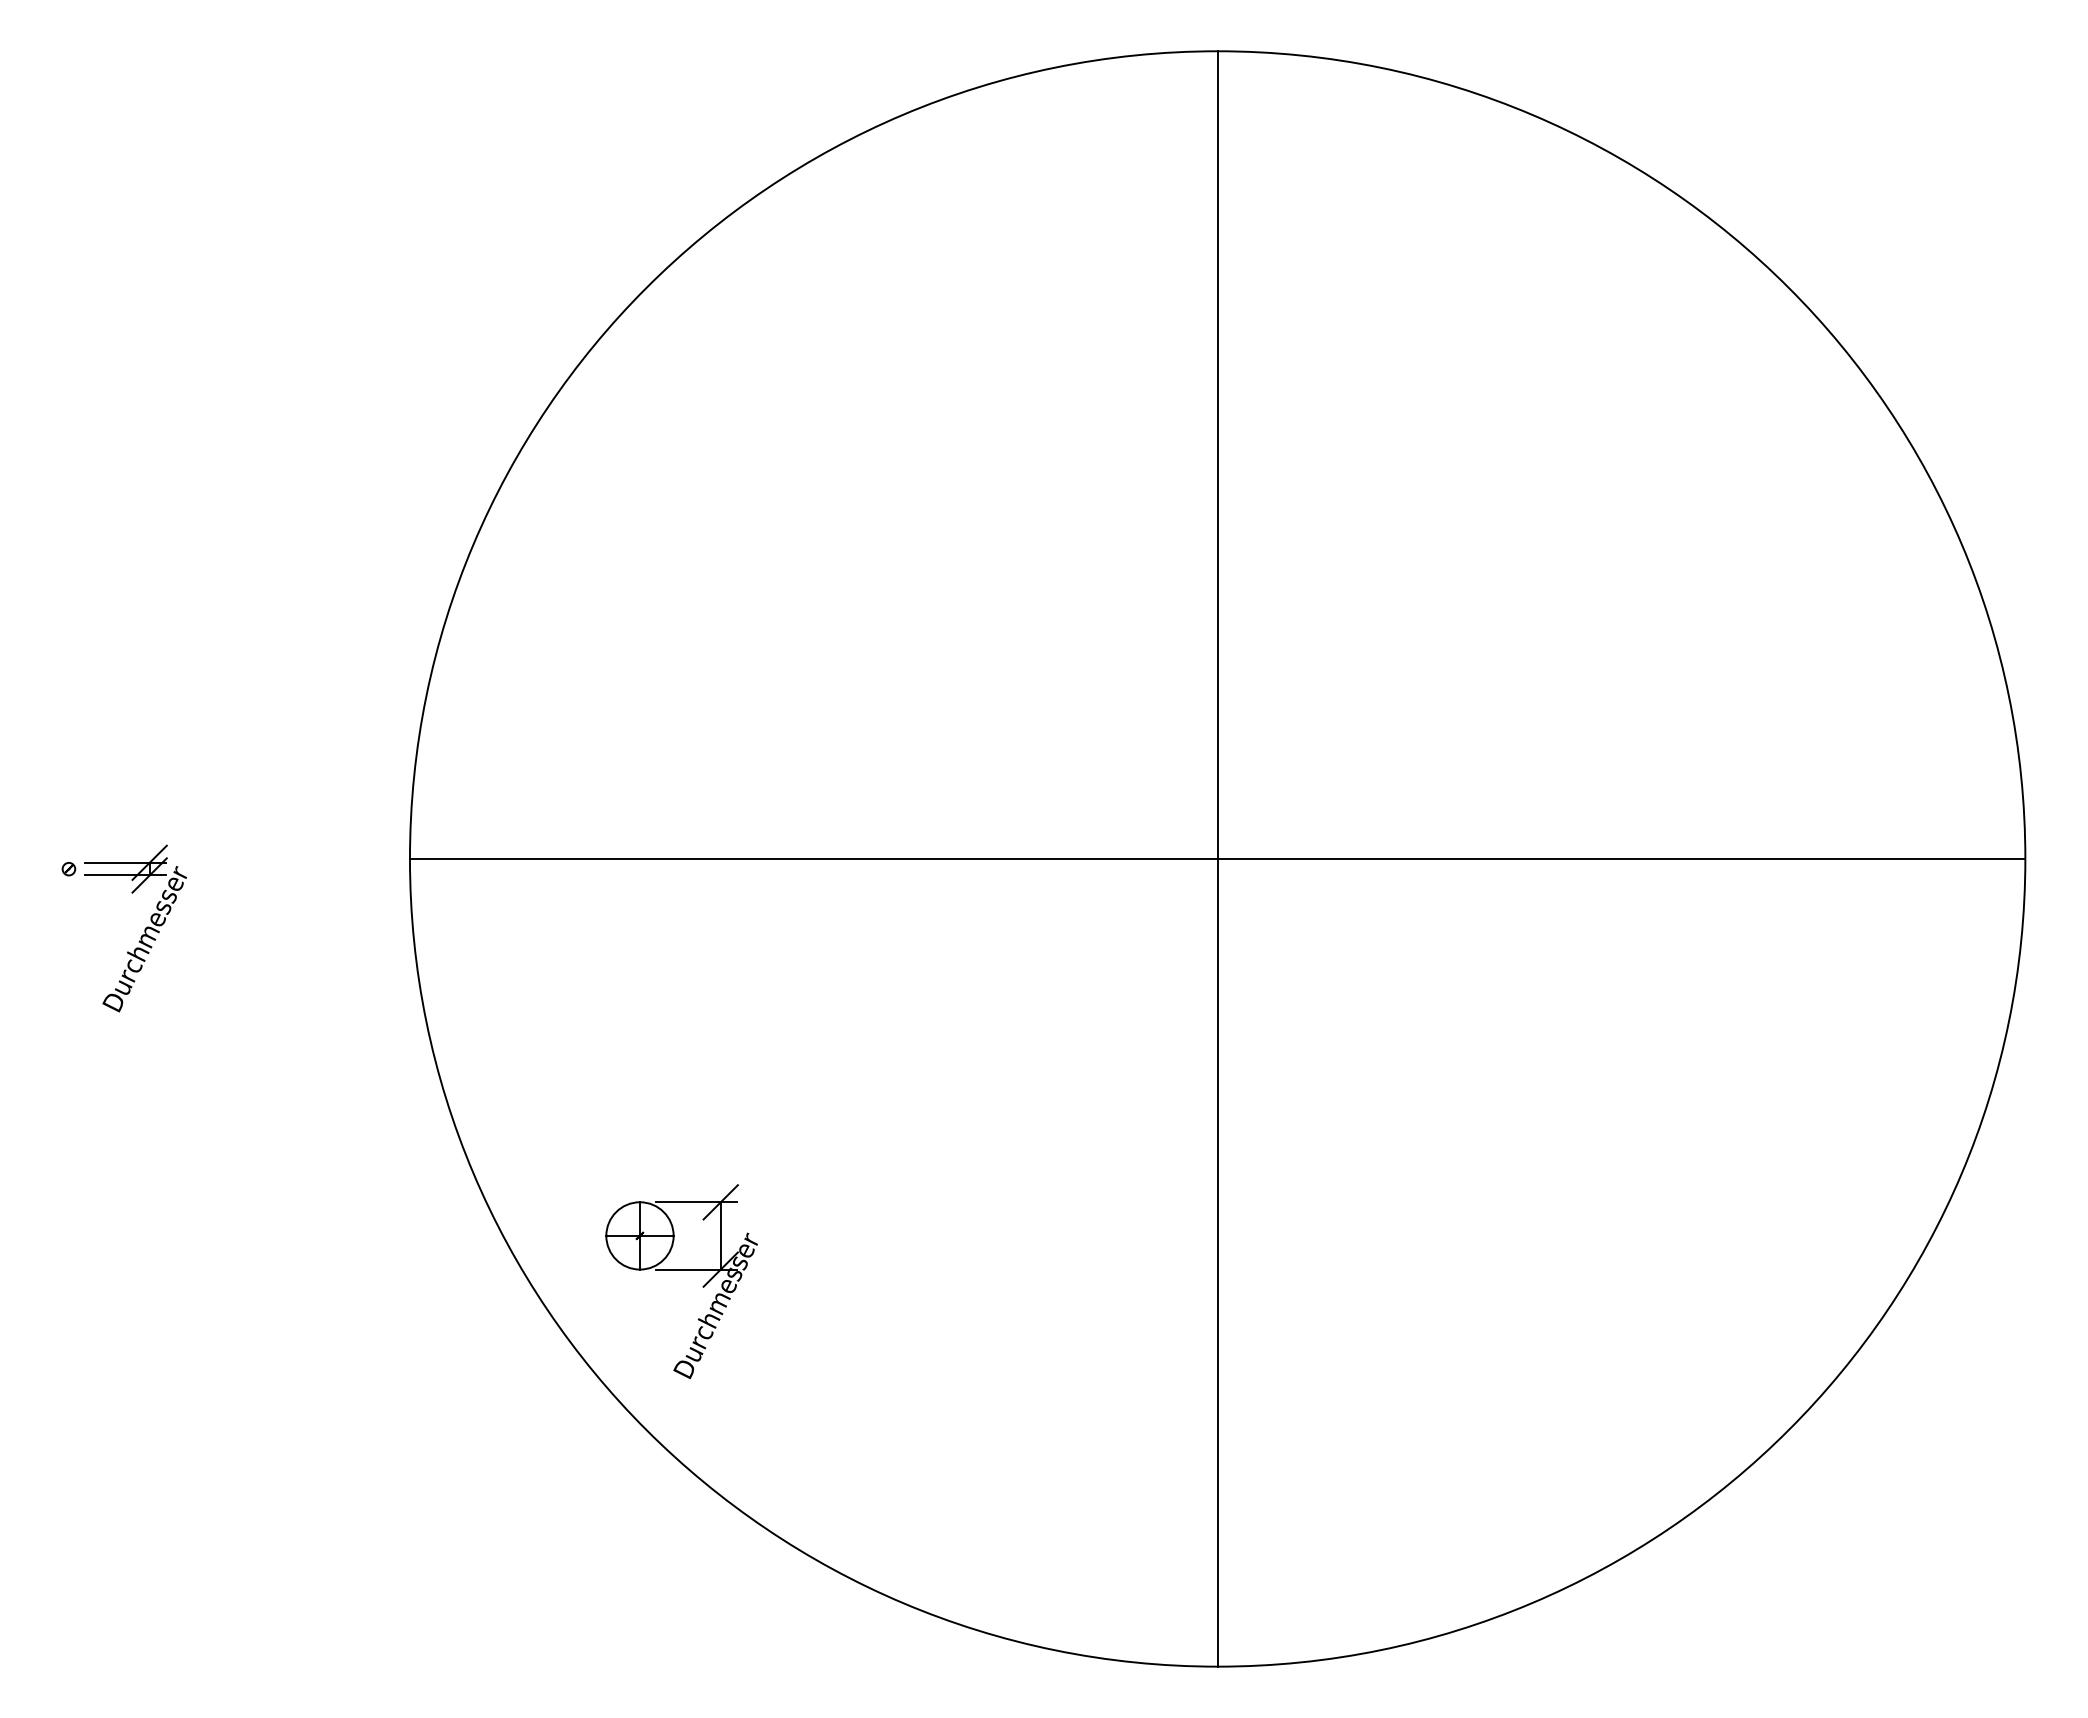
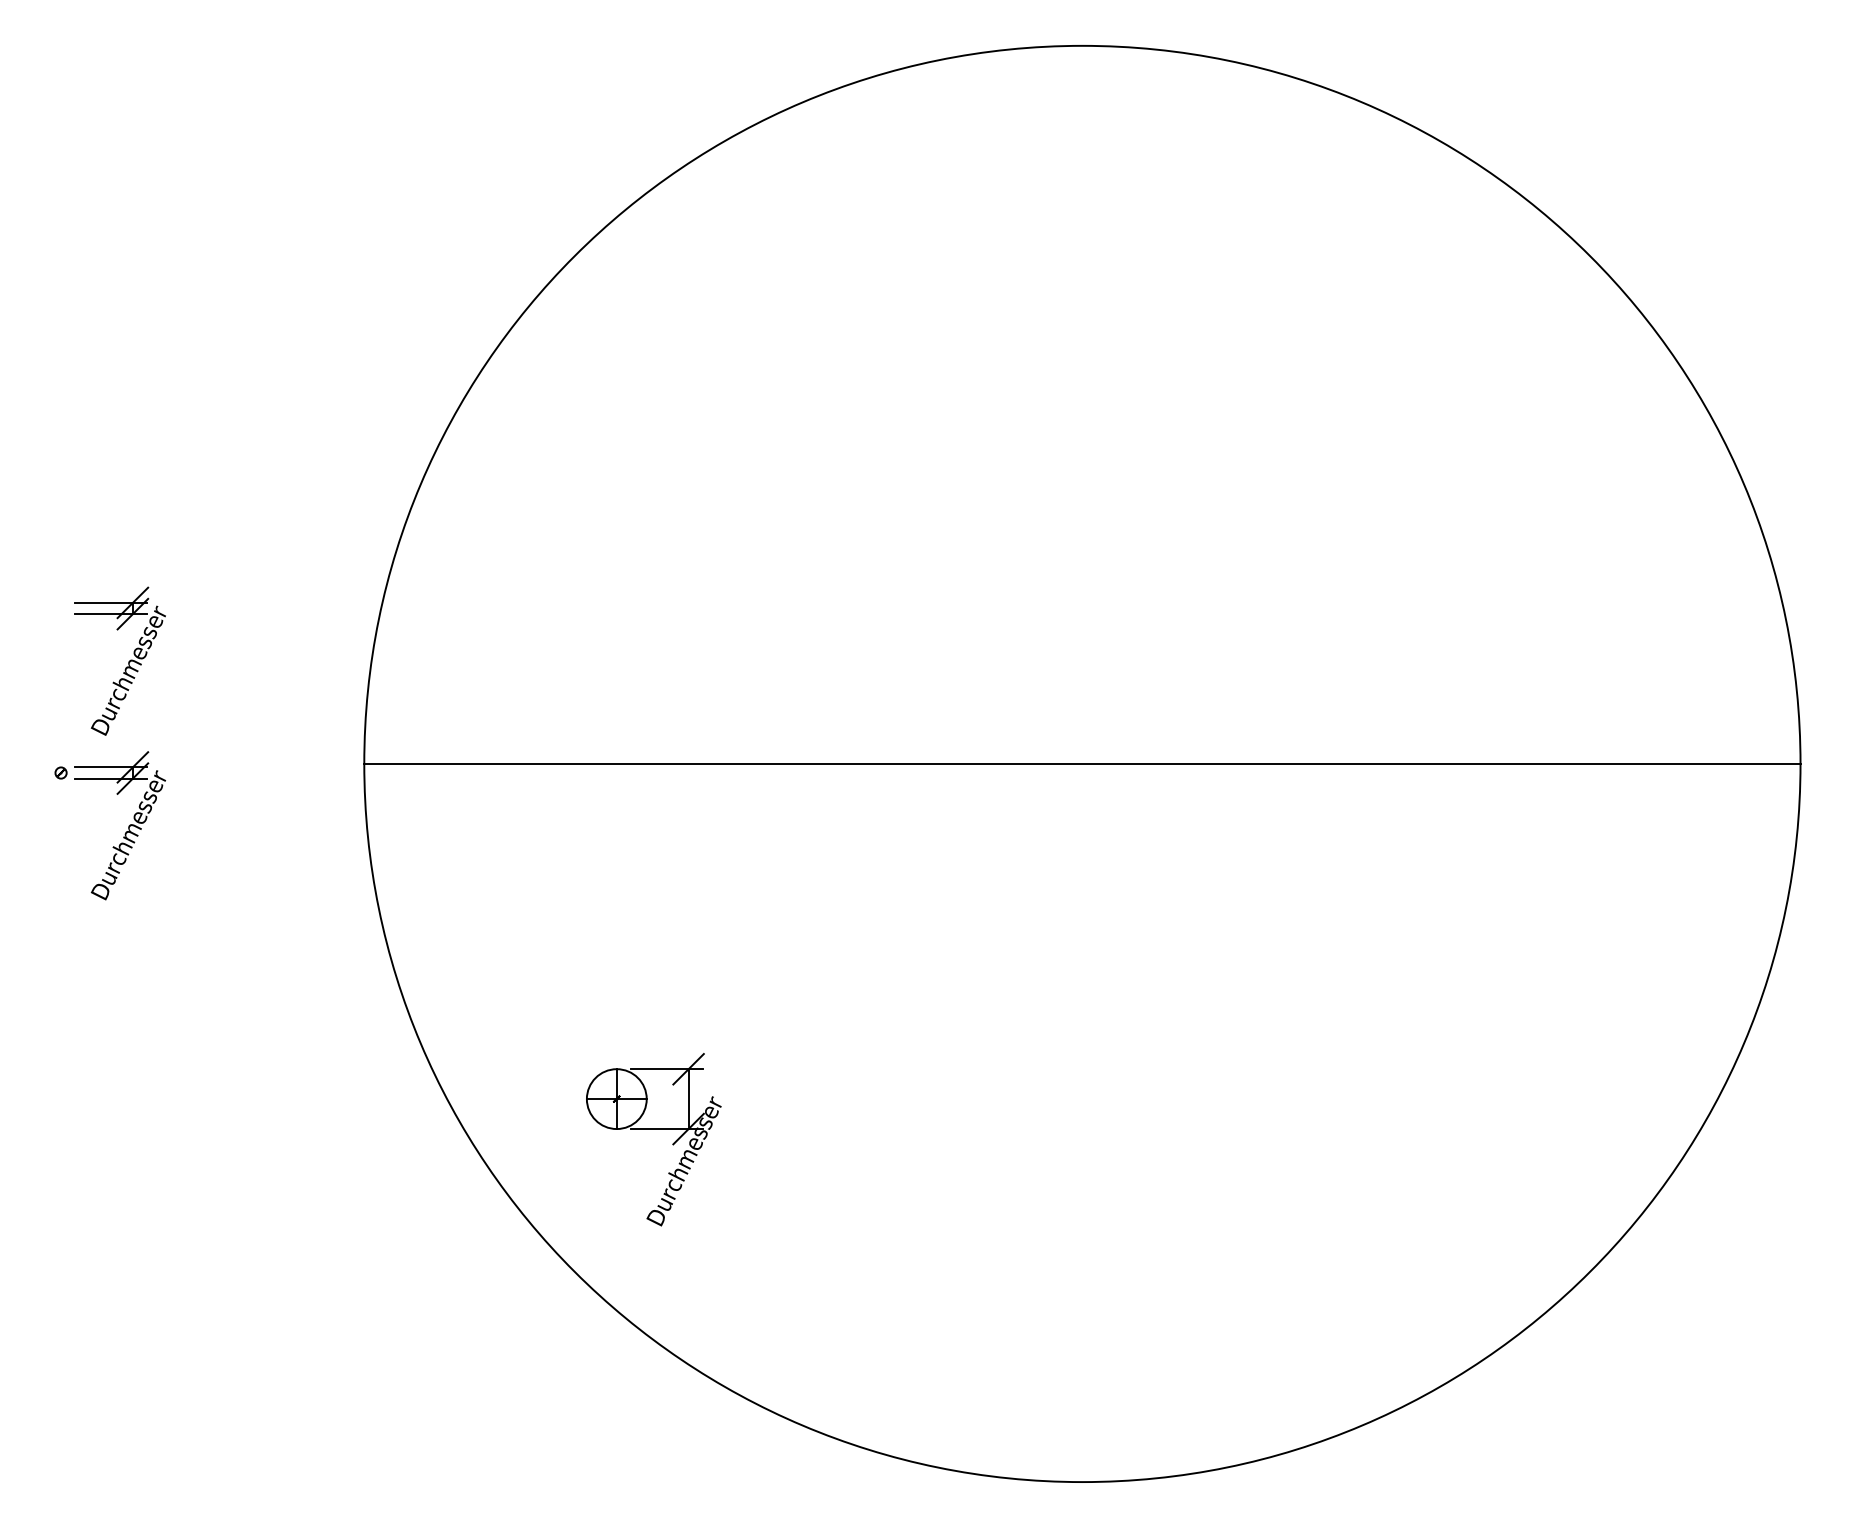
part: (144, 744) -> (128, 662), added
line: (1217, 858) -> (1082, 763), removed
part: (681, 1270) -> (653, 1129), moved

